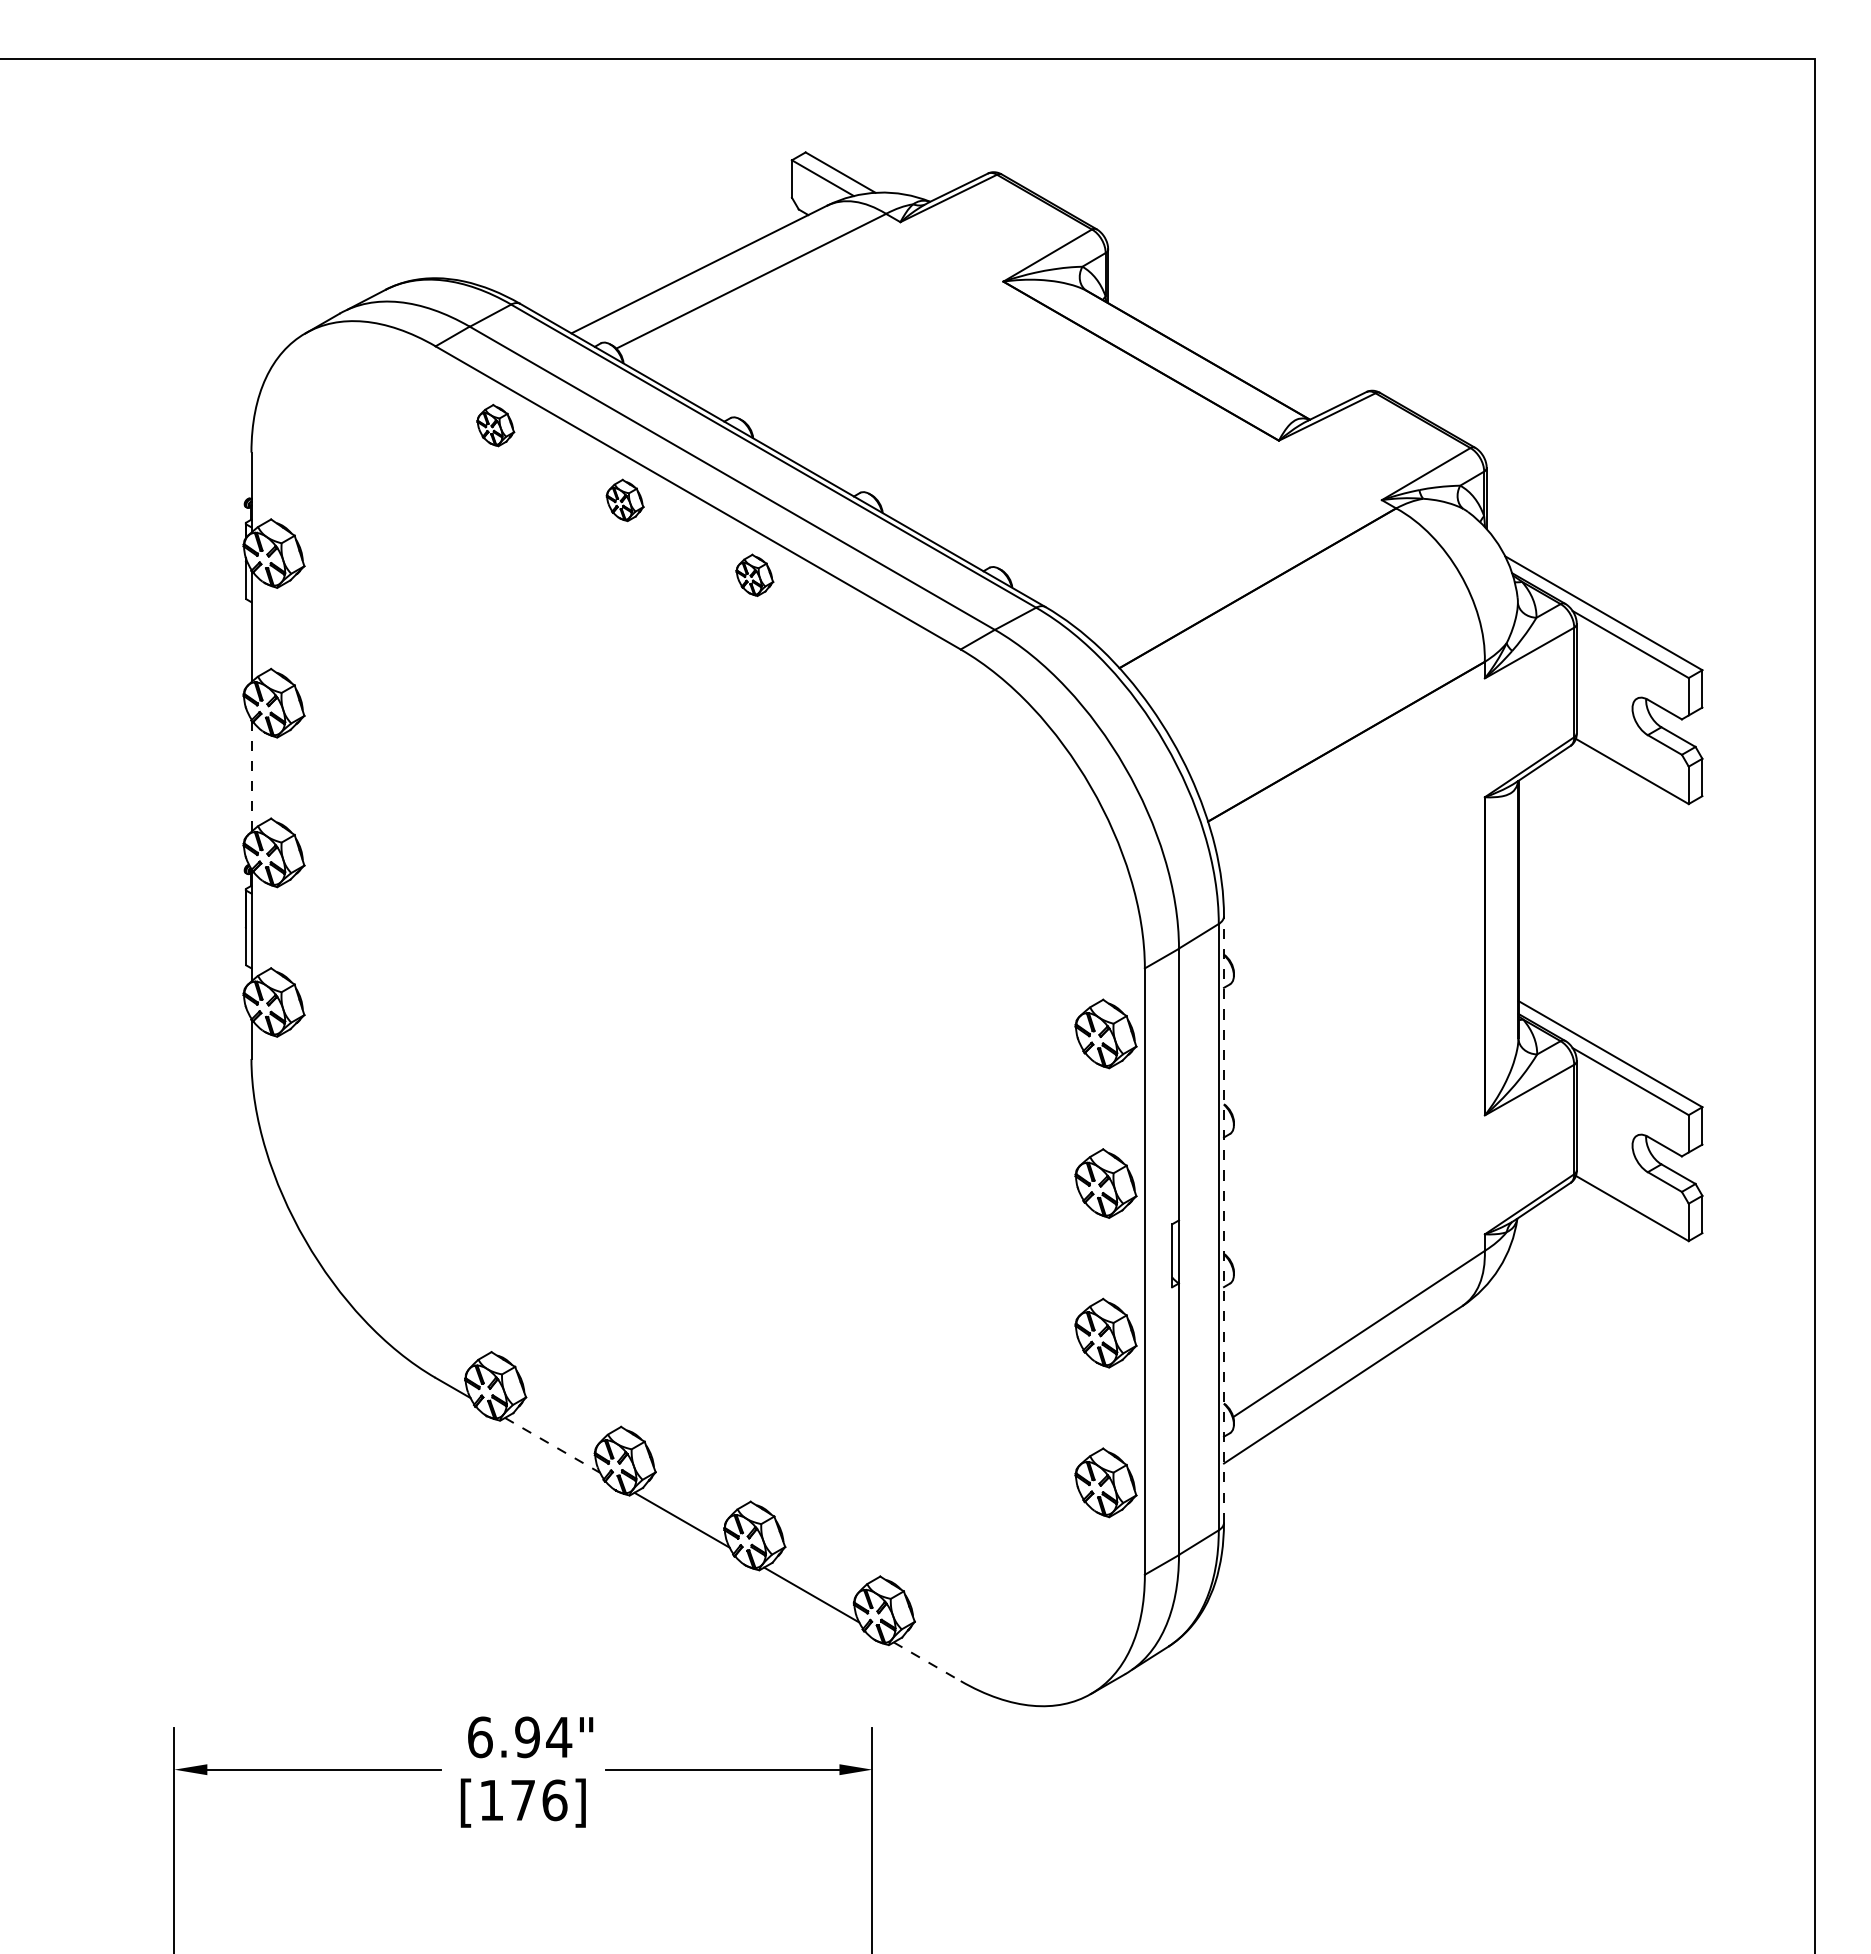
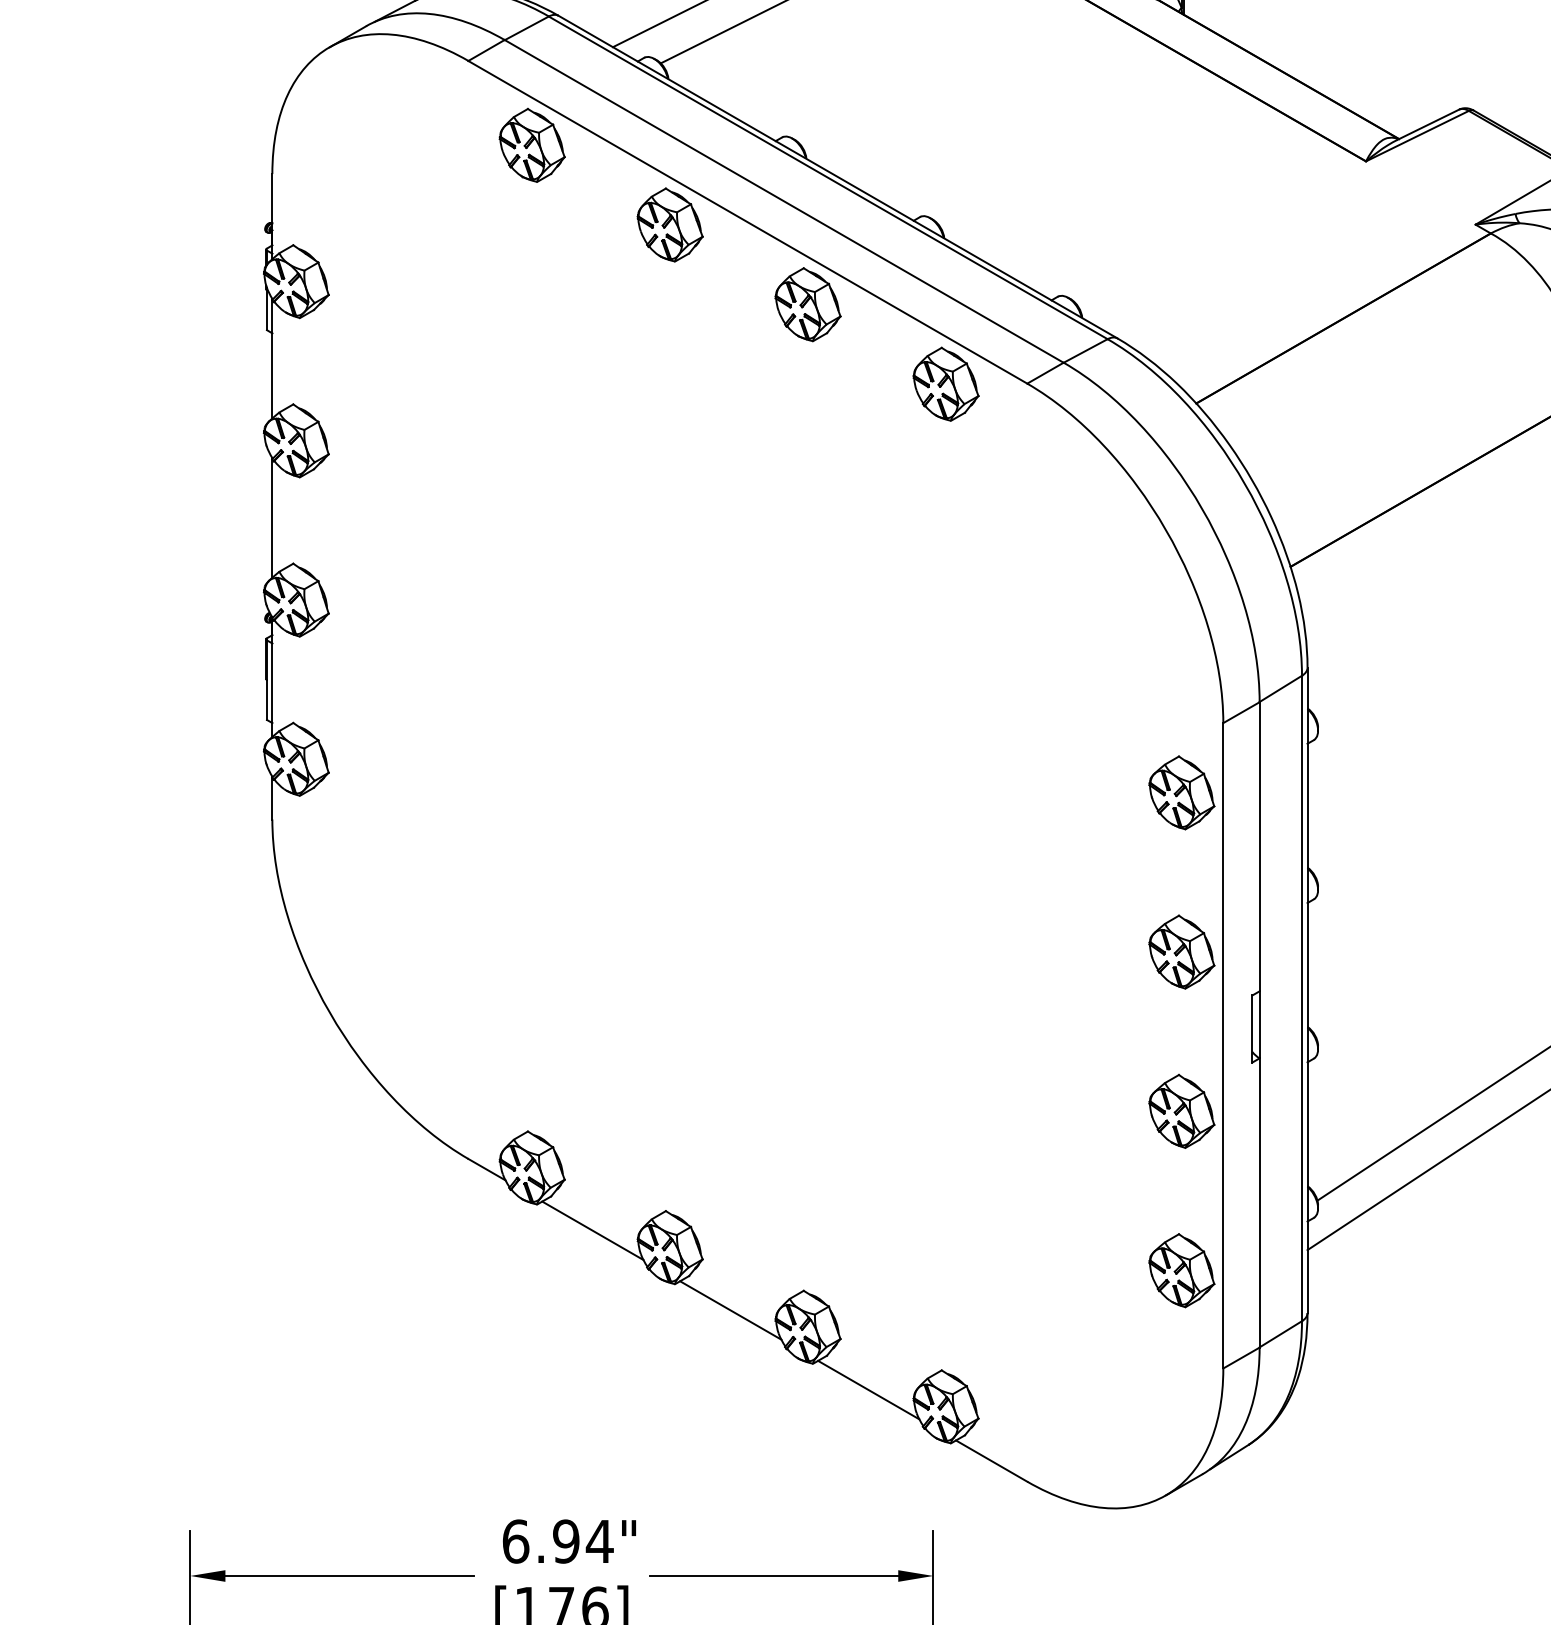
part: (495, 425) -> (532, 145), size x1.67
part: (624, 500) -> (669, 225), size x1.67
part: (754, 575) -> (807, 304), size x1.67
part: (883, 649) -> (945, 383), added
line: (251, 776) -> (272, 518), dashed -> solid
line: (1223, 1219) -> (1307, 990), dashed -> solid
line: (552, 1445) -> (592, 1230), dashed -> solid
line: (927, 1661) -> (991, 1460), dashed -> solid

